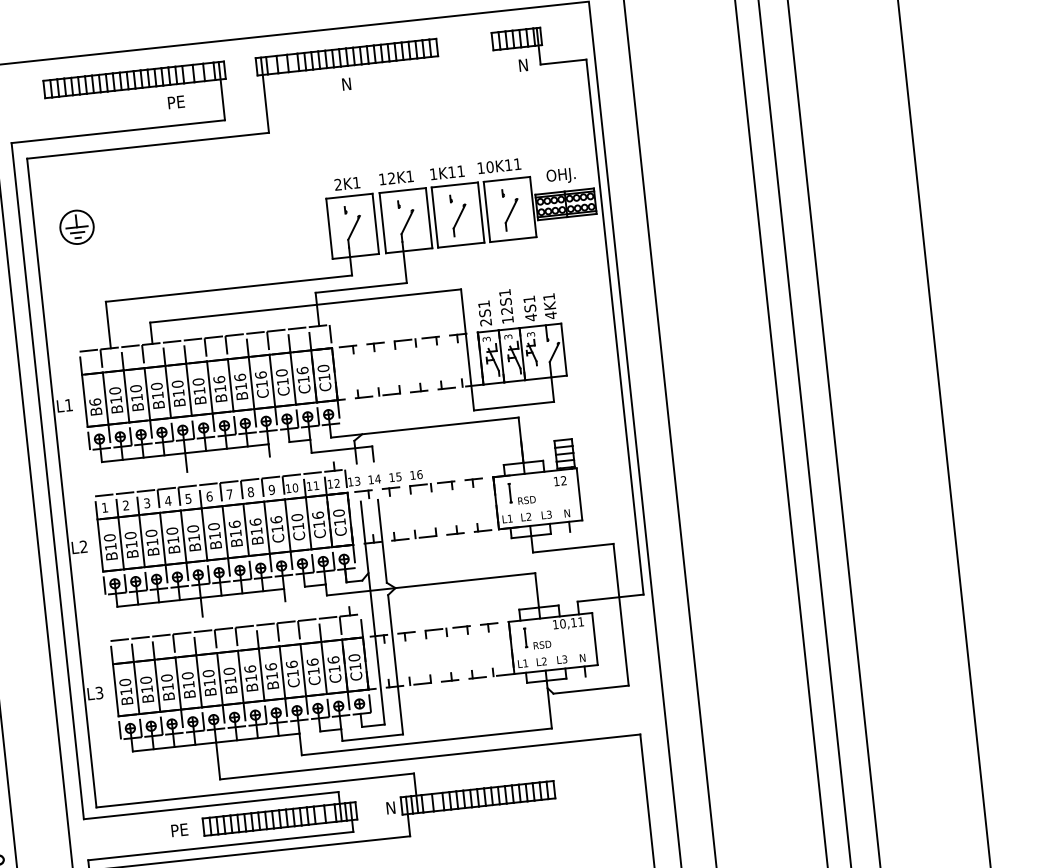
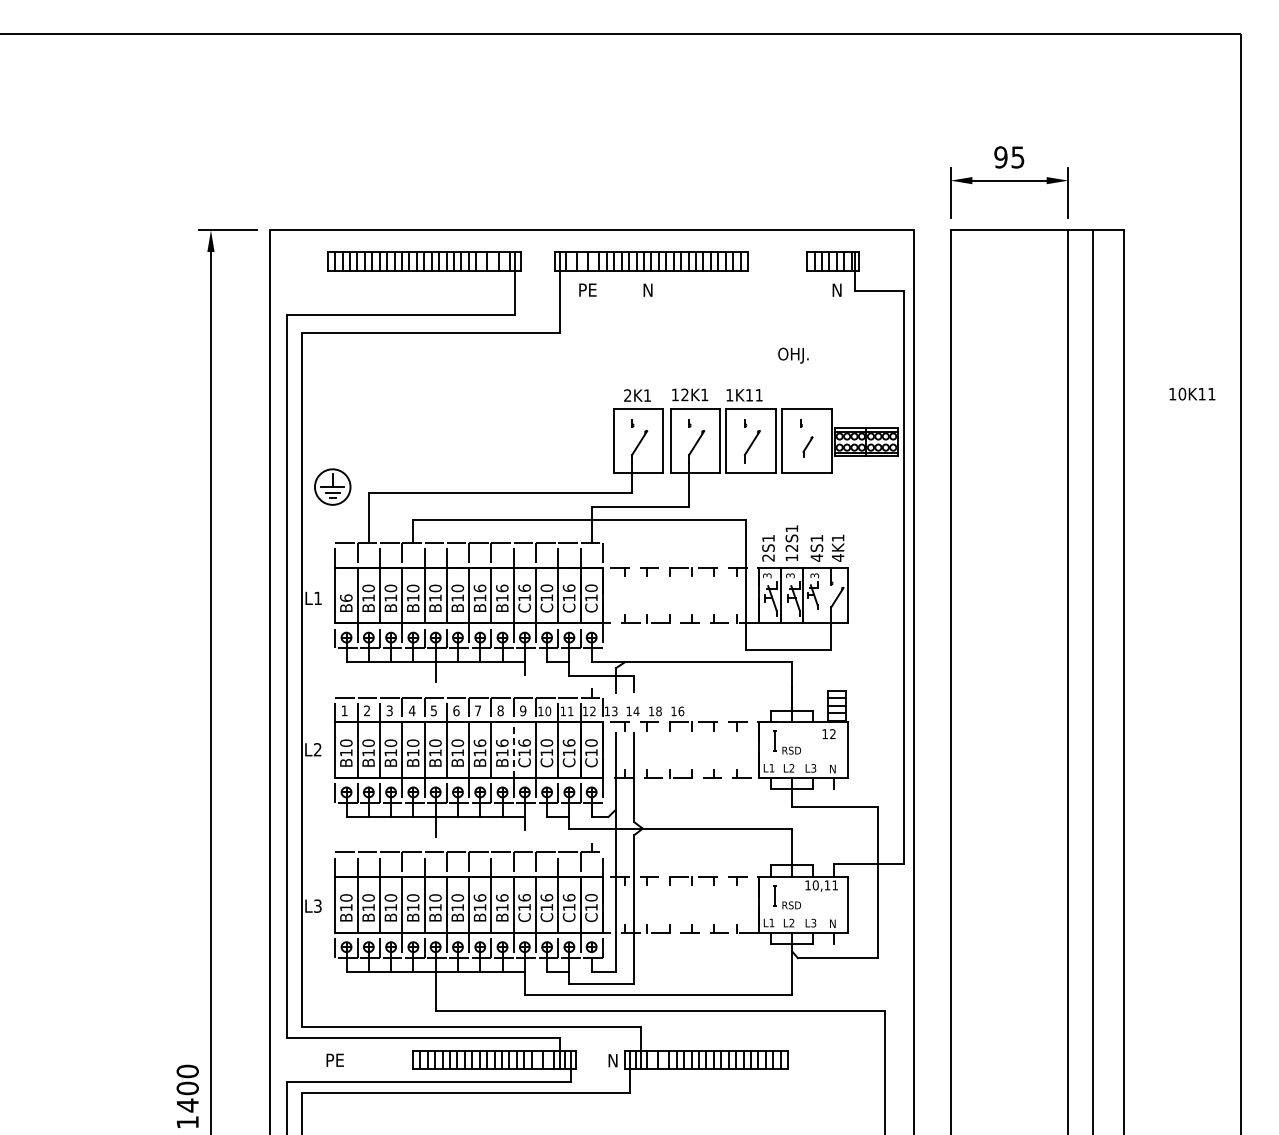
text: (175, 101) -> (587, 289), moved
text: (499, 165) -> (1192, 393), moved
text: (561, 175) -> (793, 355), moved
part: (511, 214) -> (807, 446), size x0.6
part: (76, 226) -> (332, 486), moved
text: (398, 477) -> (658, 711), 15 -> 18
line: (266, 527) -> (513, 750), solid -> dashed
text: (178, 829) -> (334, 1059), moved

